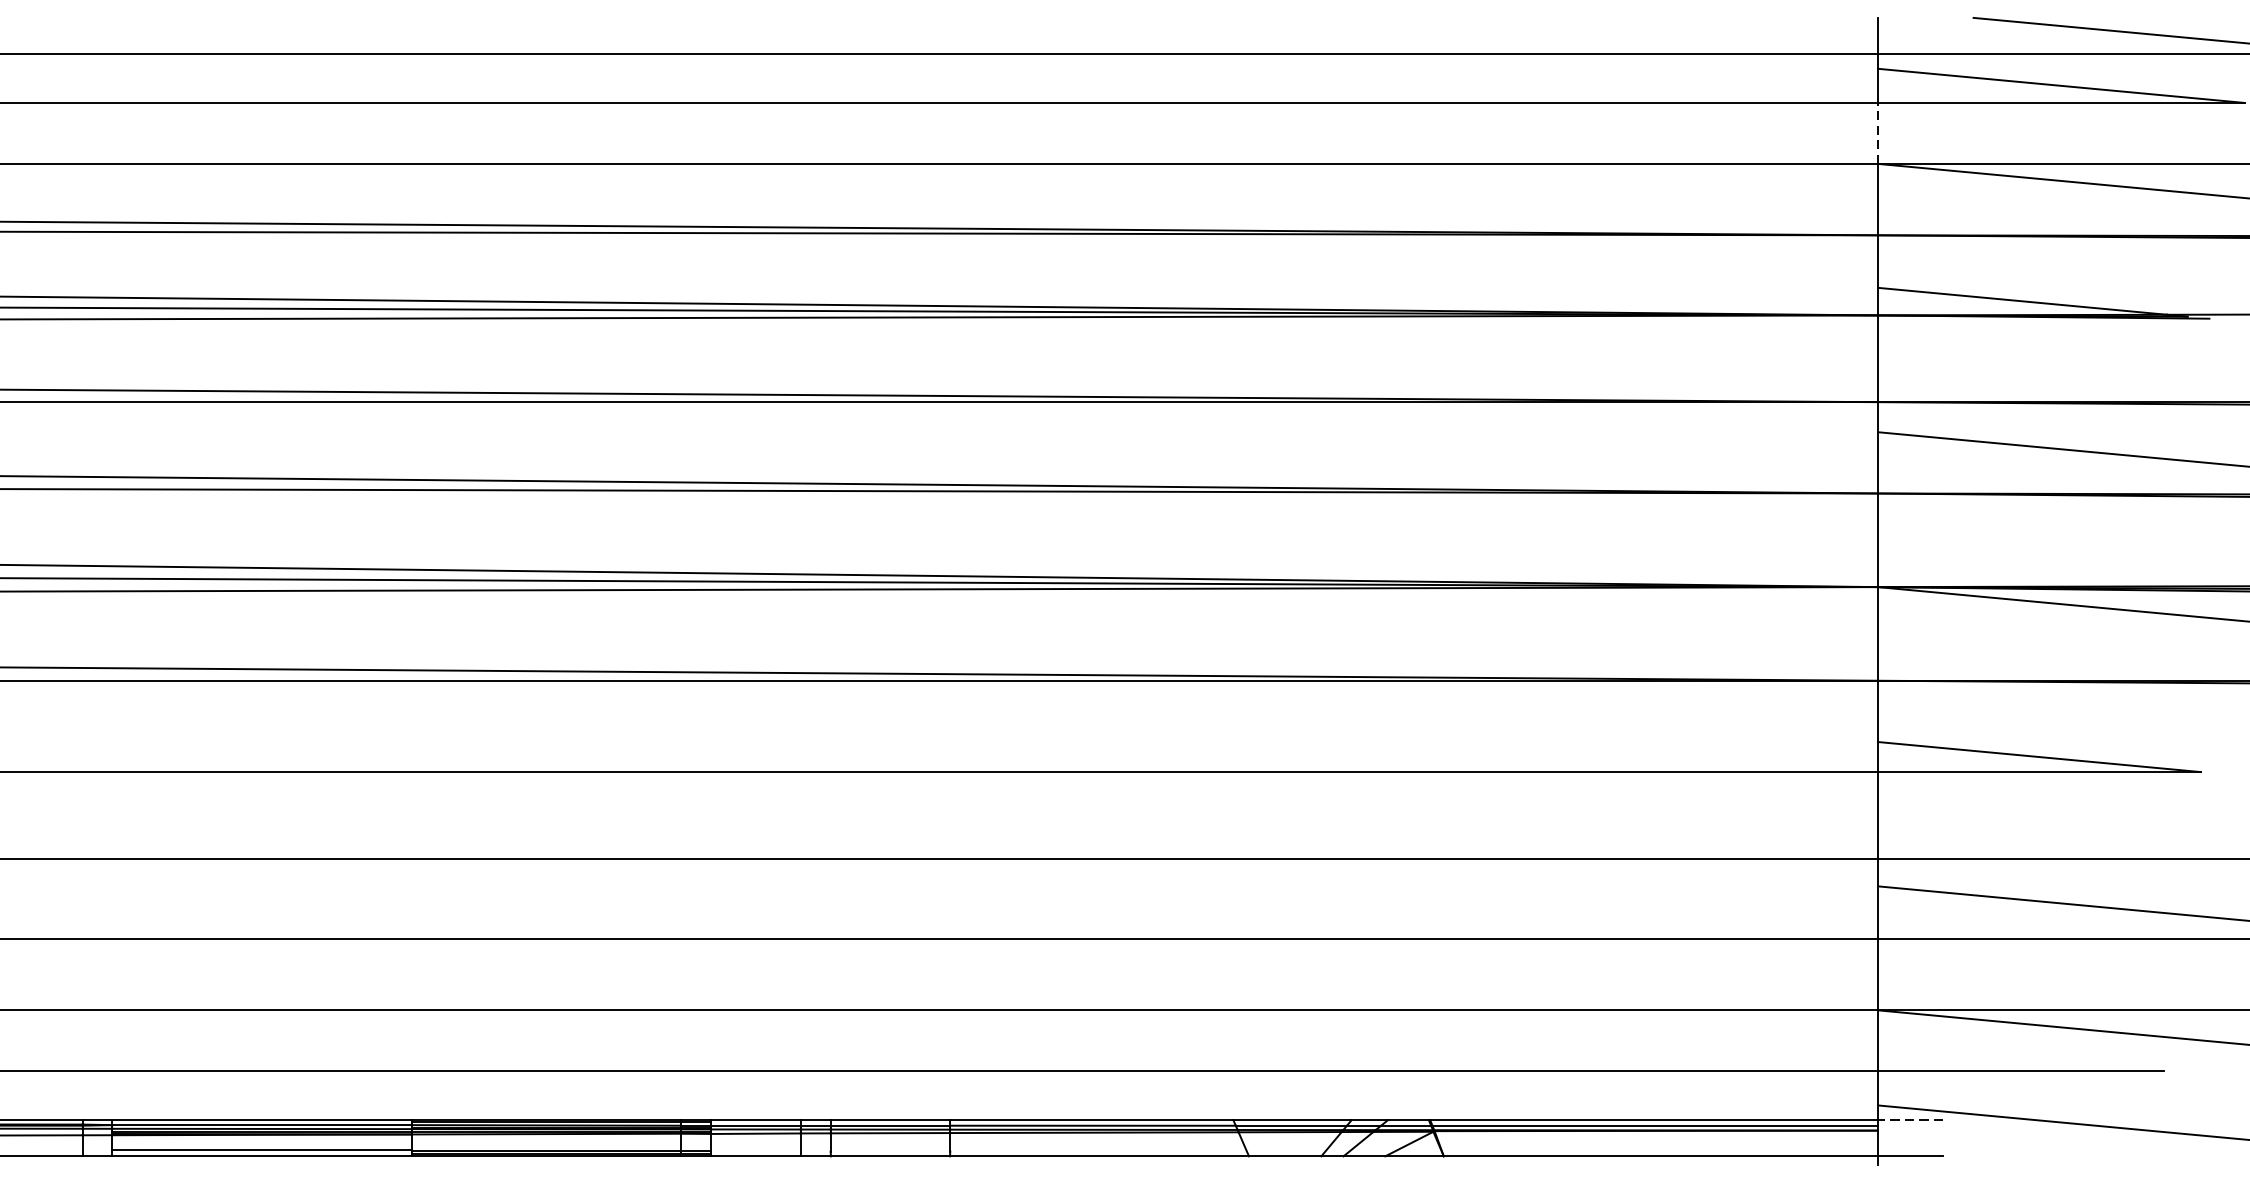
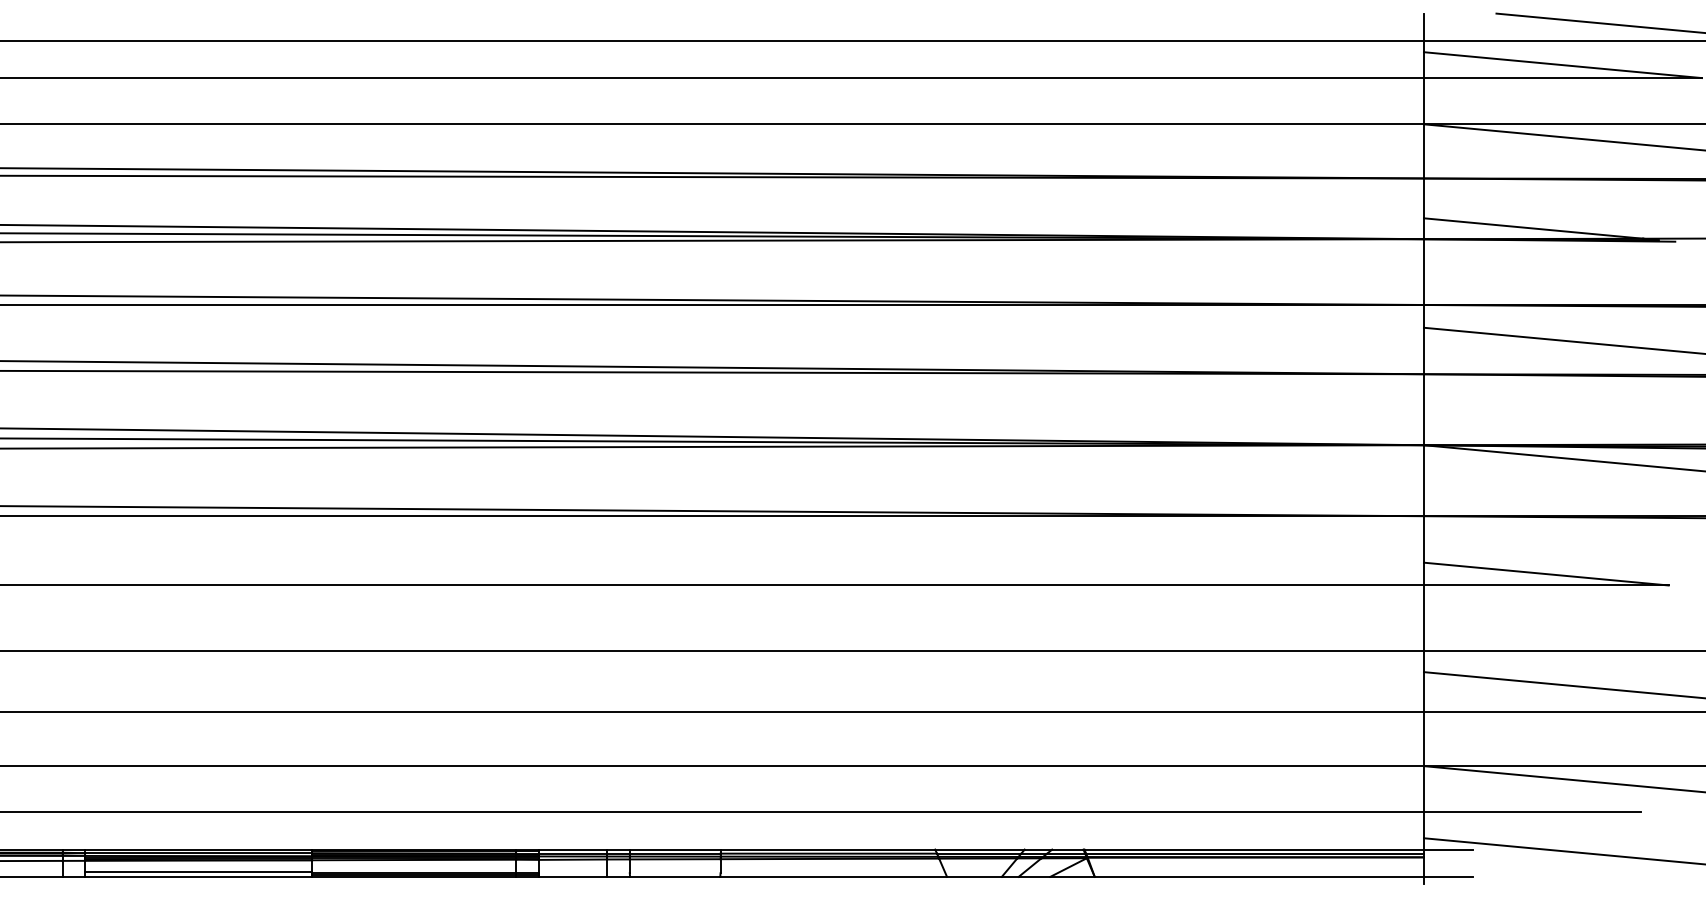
line: (1877, 132) -> (1423, 100), dashed -> solid
line: (1910, 1120) -> (1448, 849), dashed -> solid

